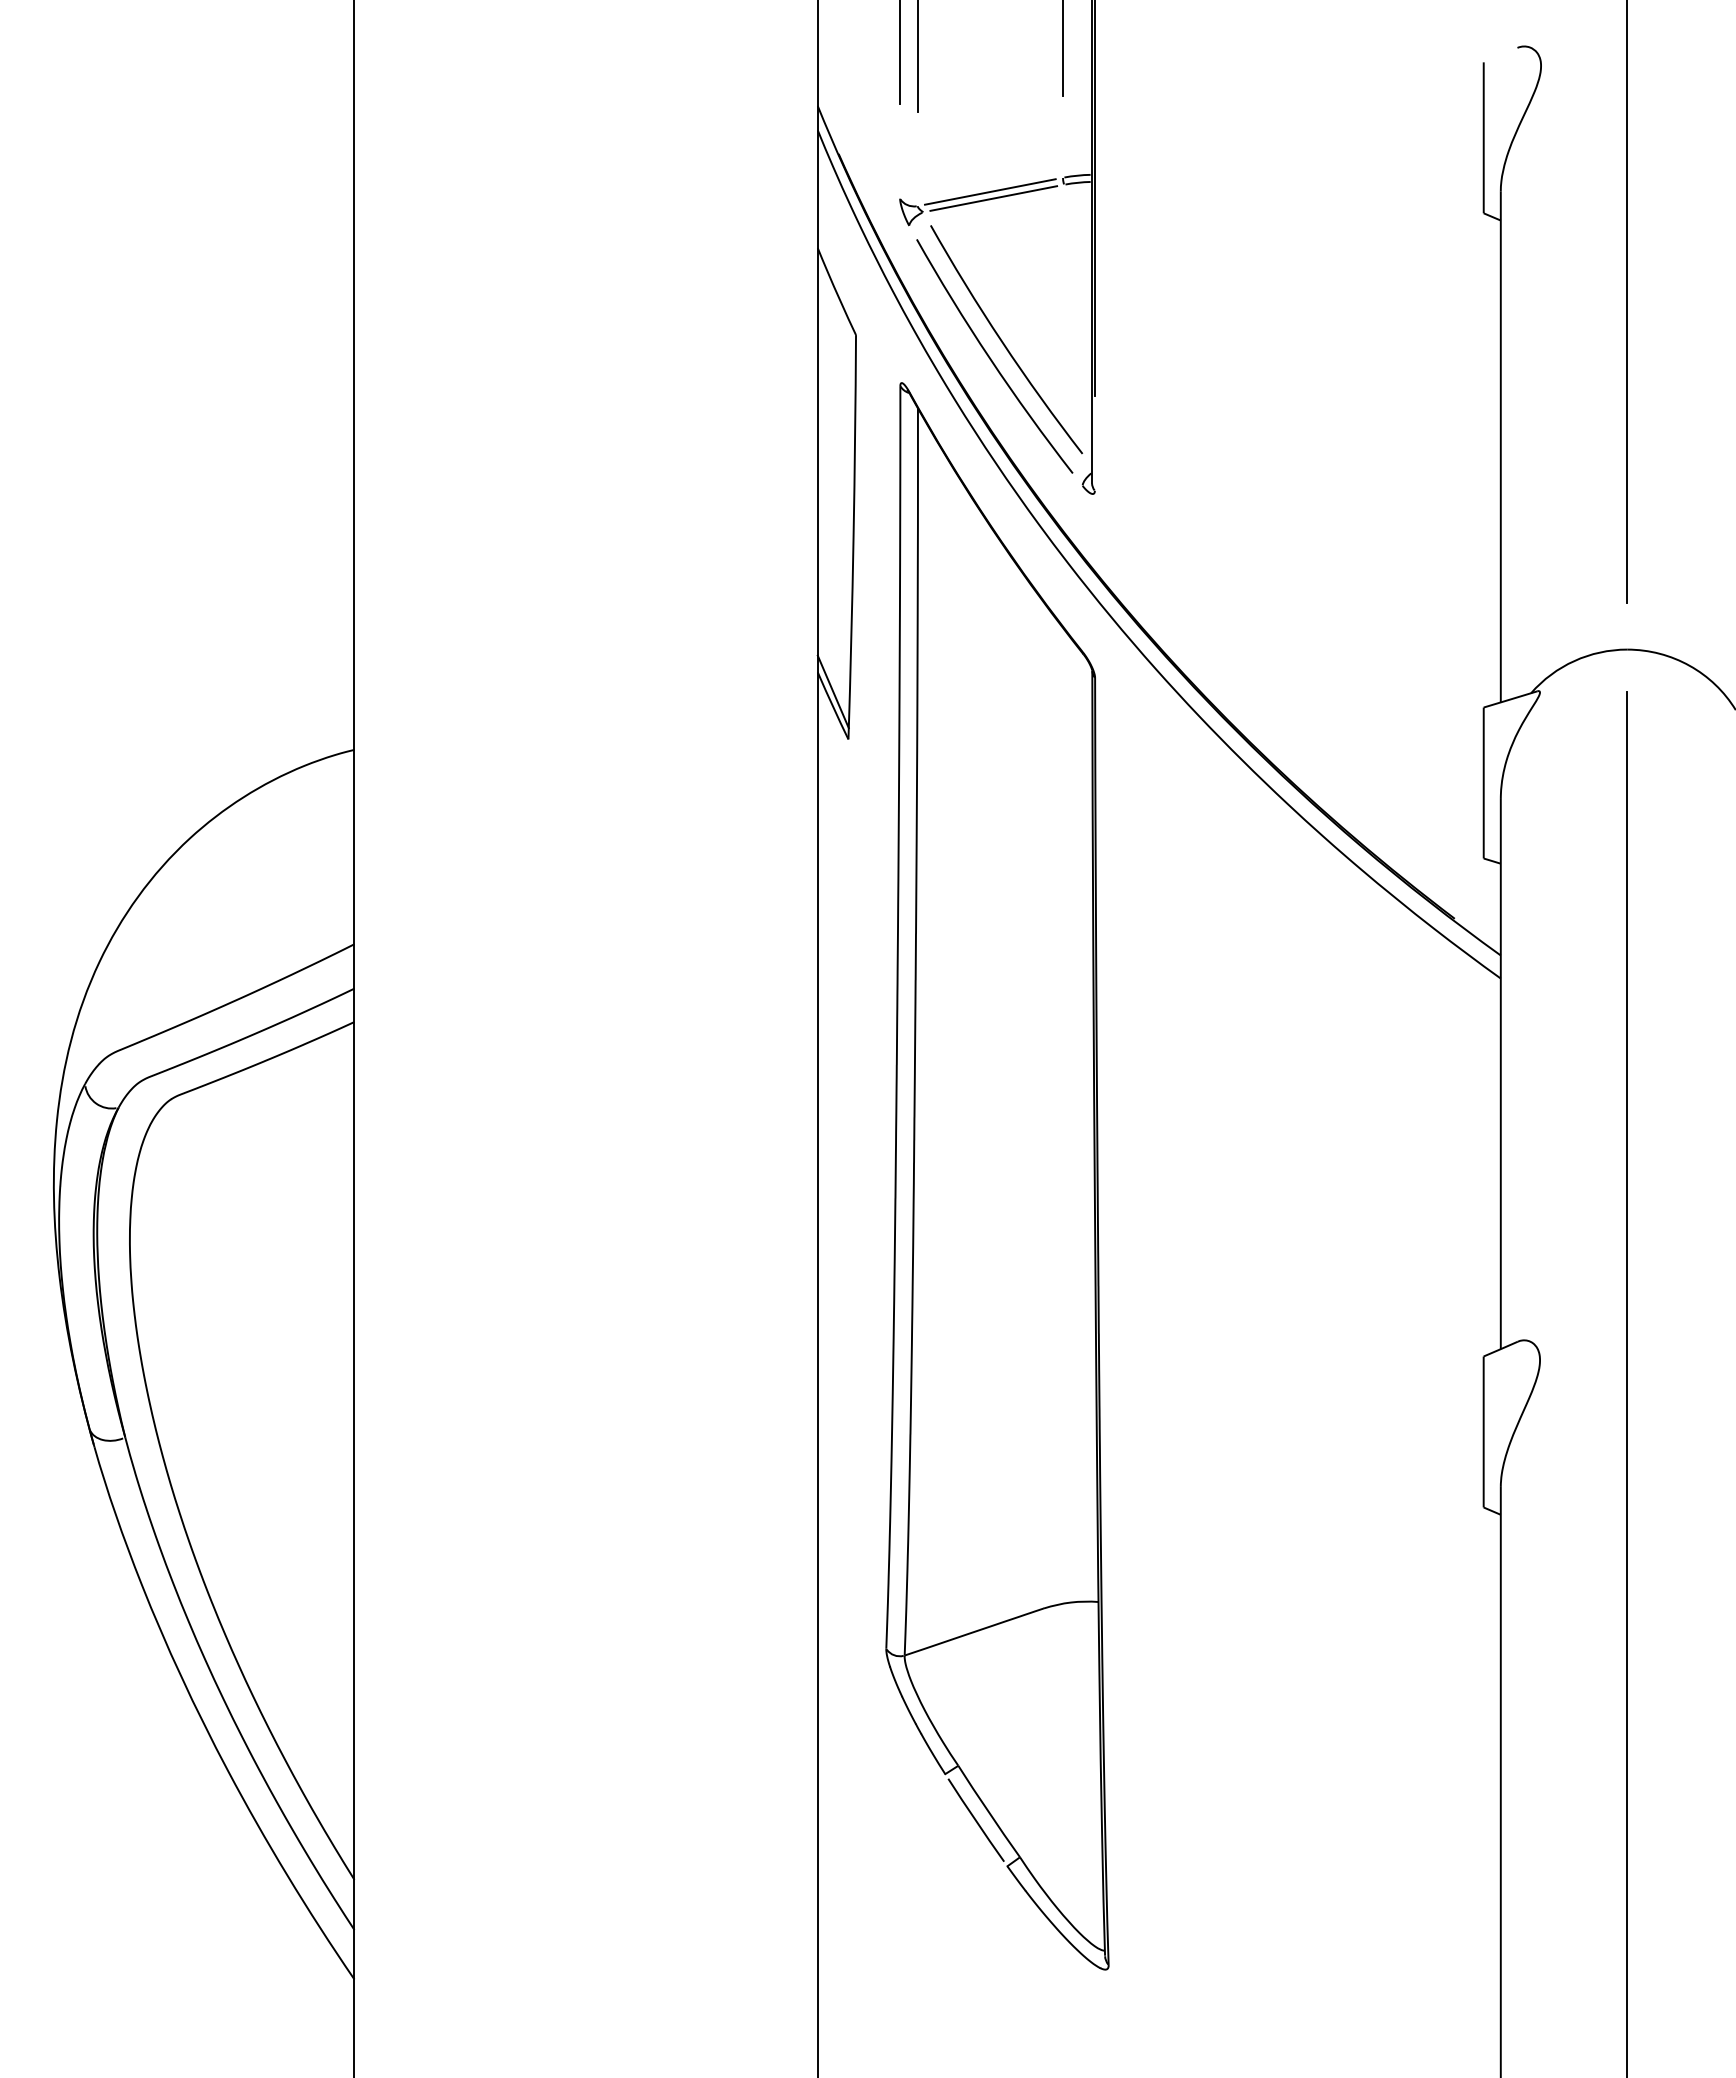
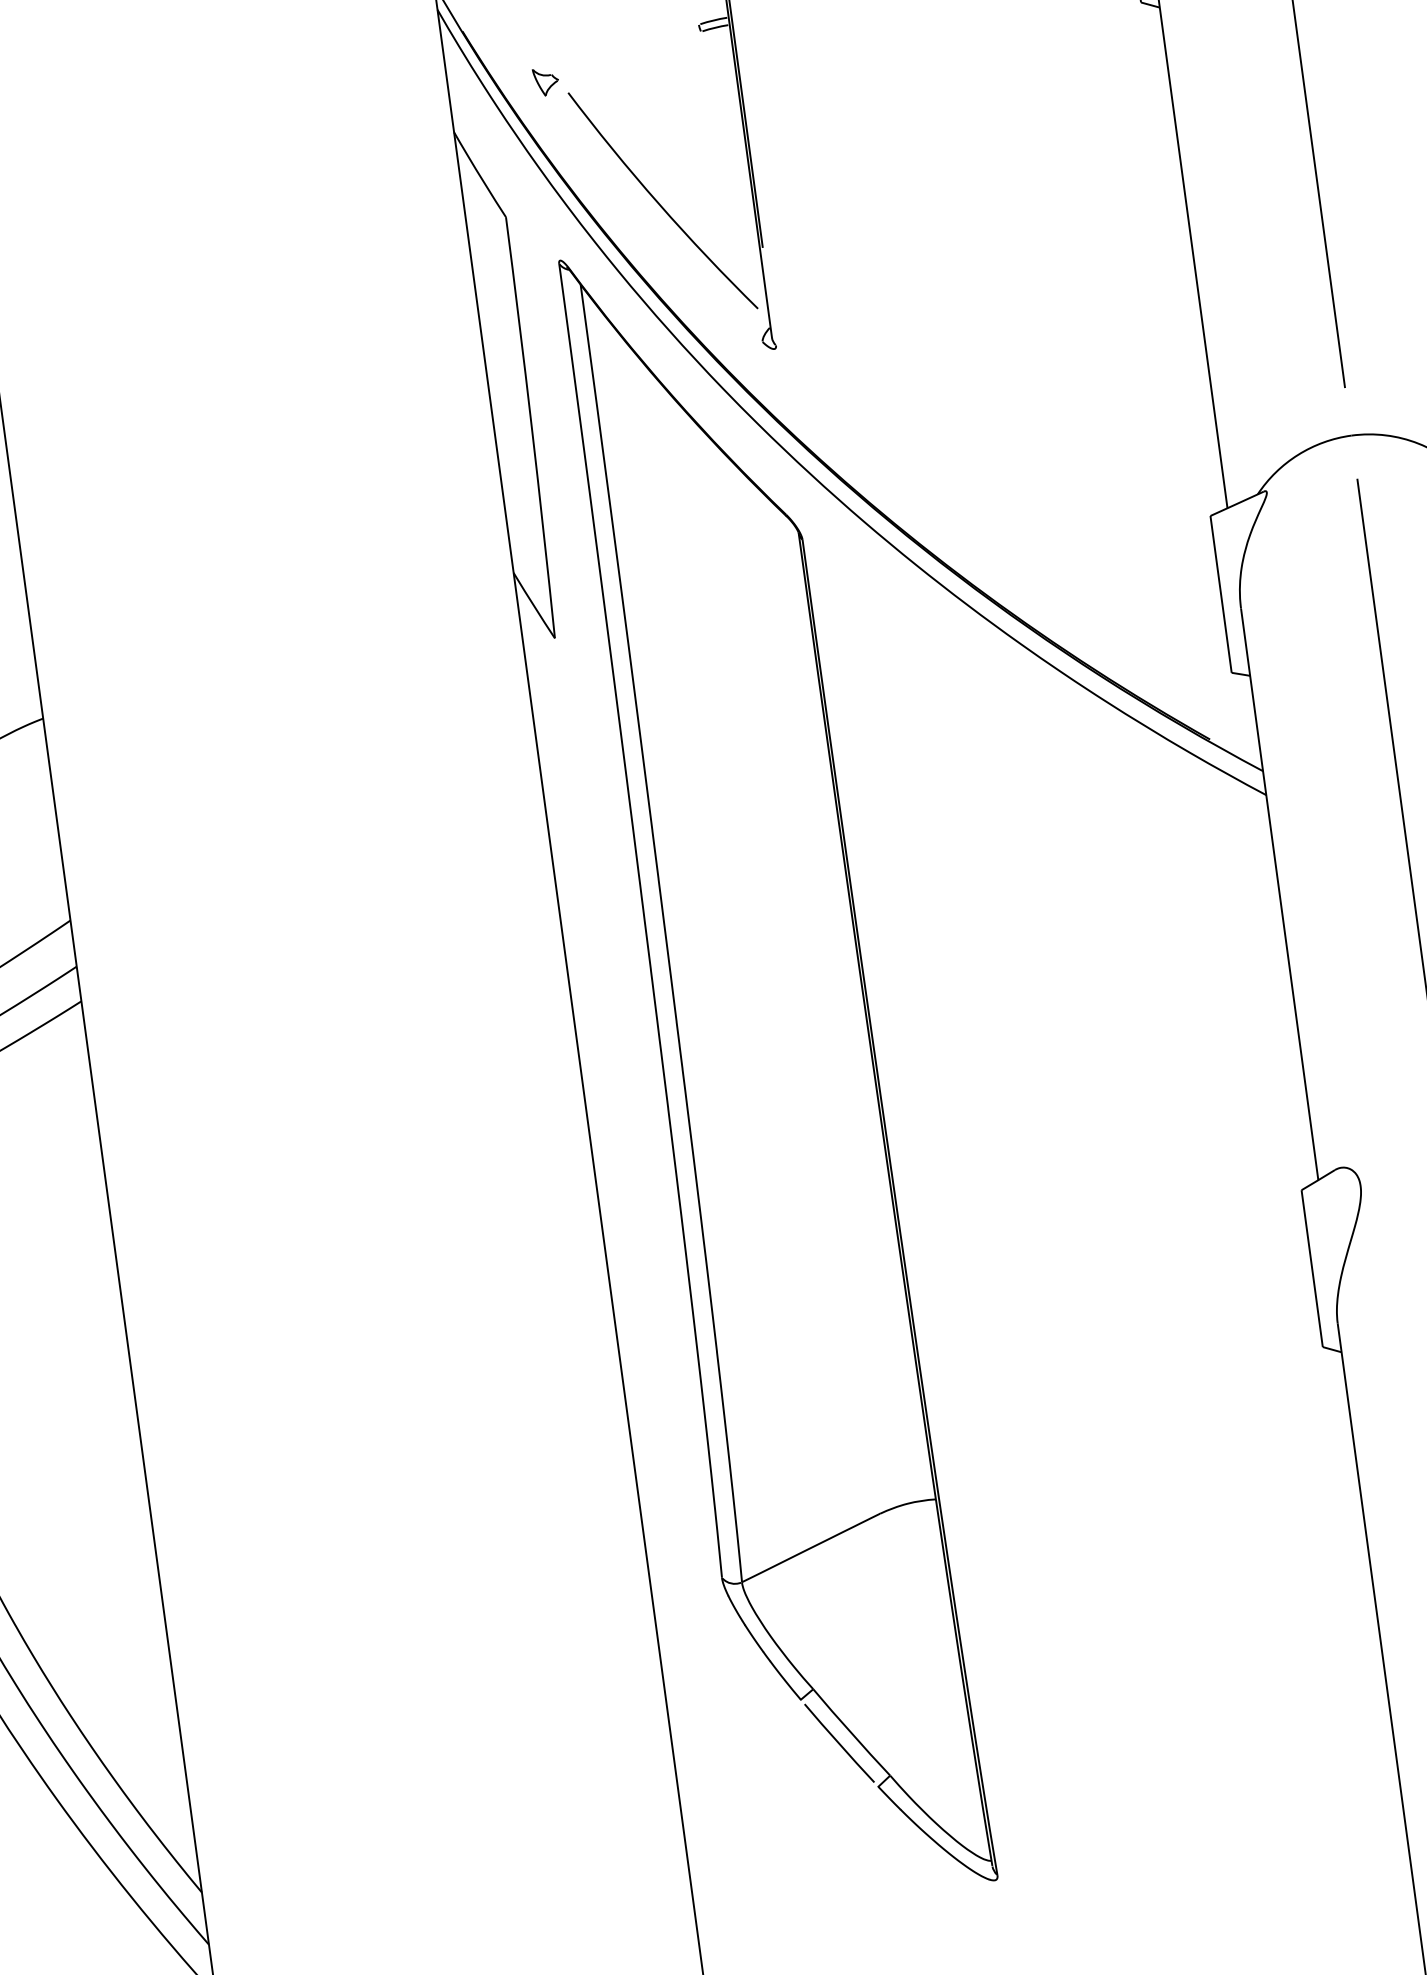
line: (989, 191) -> (624, 49), removed
line: (993, 198) -> (629, 55), removed
curve: (991, 358) -> (650, 222), removed
line: (832, 691) -> (531, 590), removed

